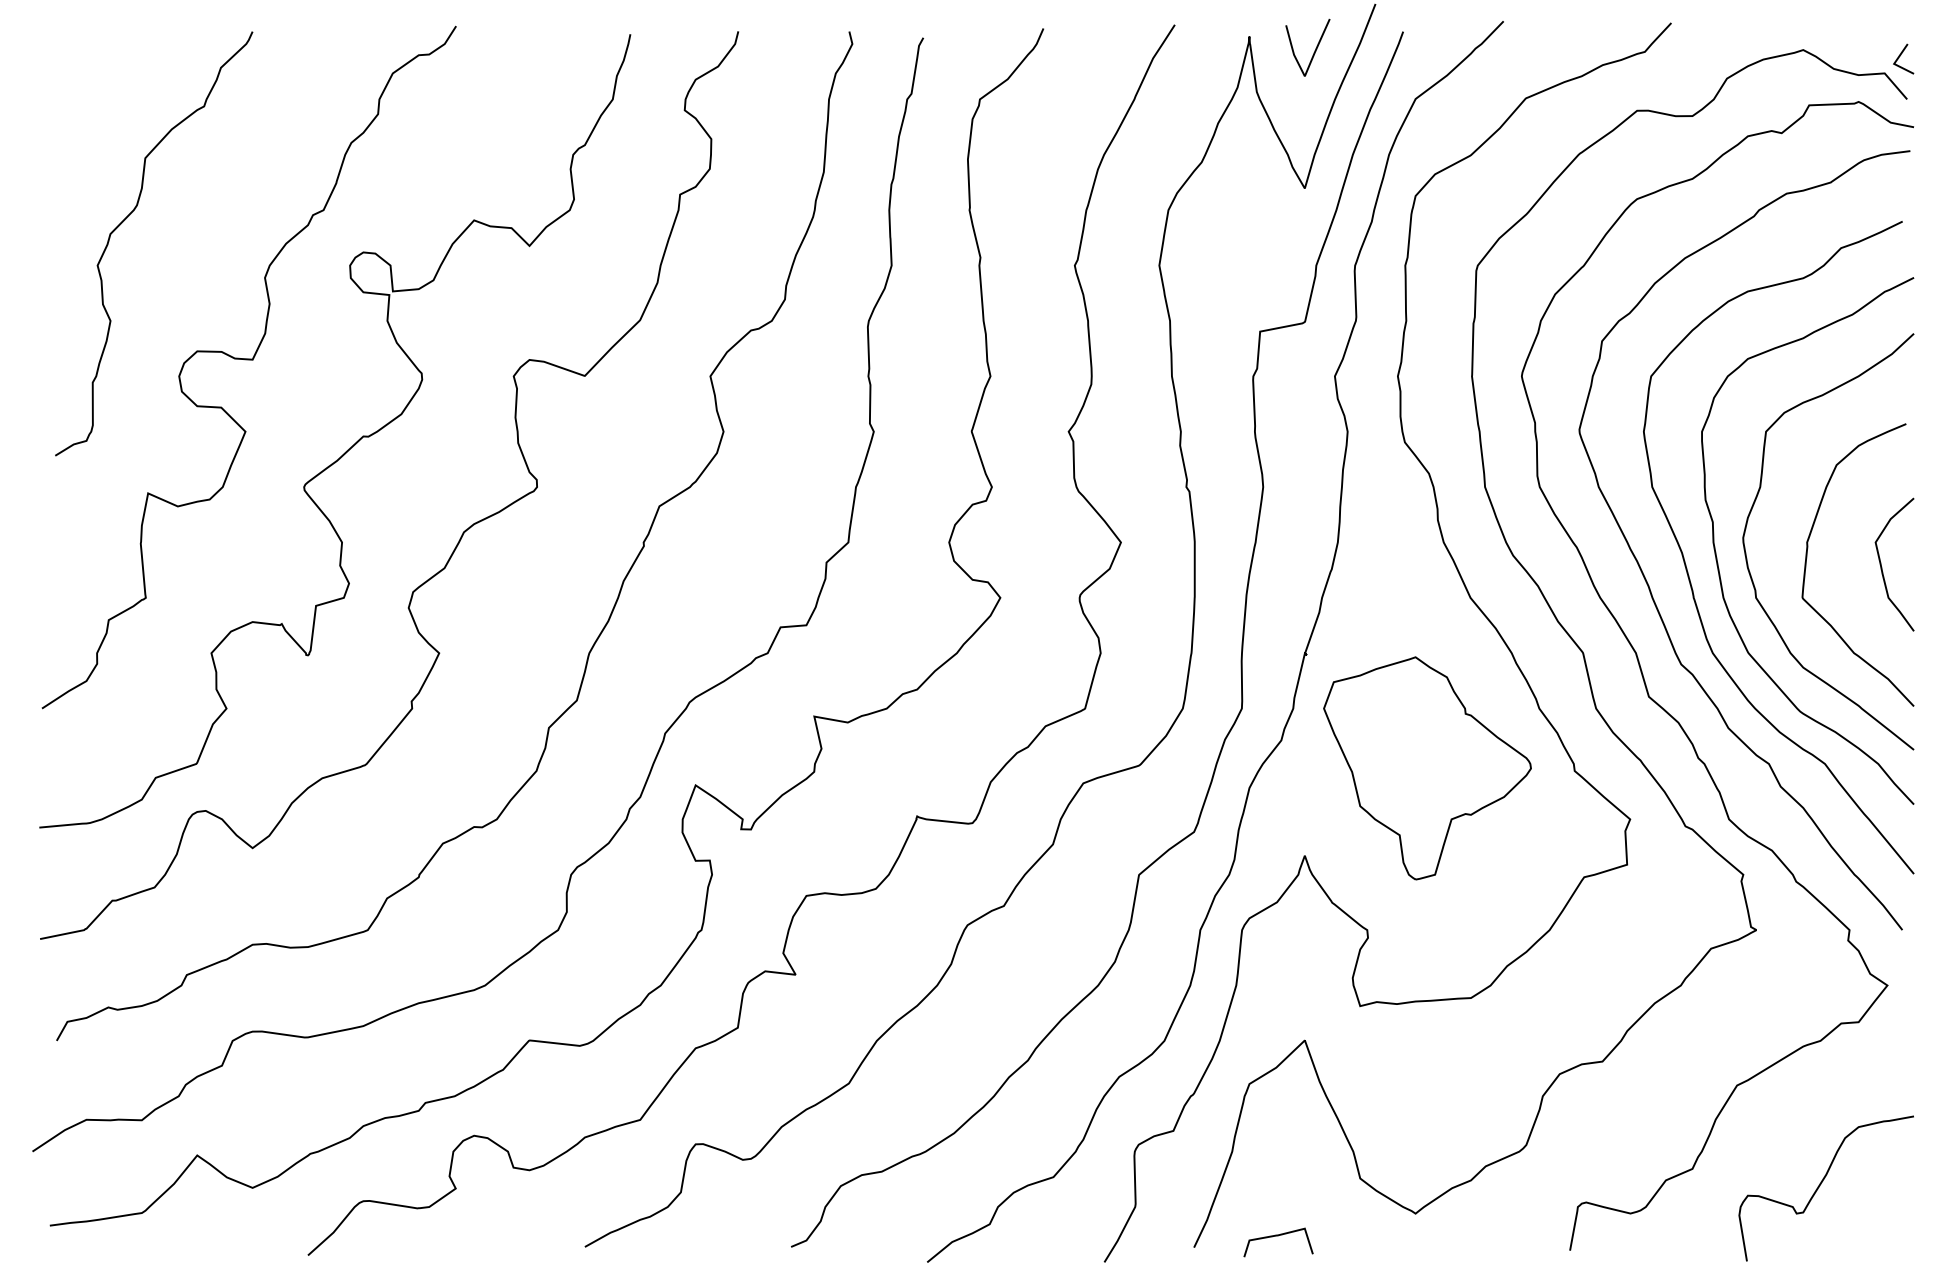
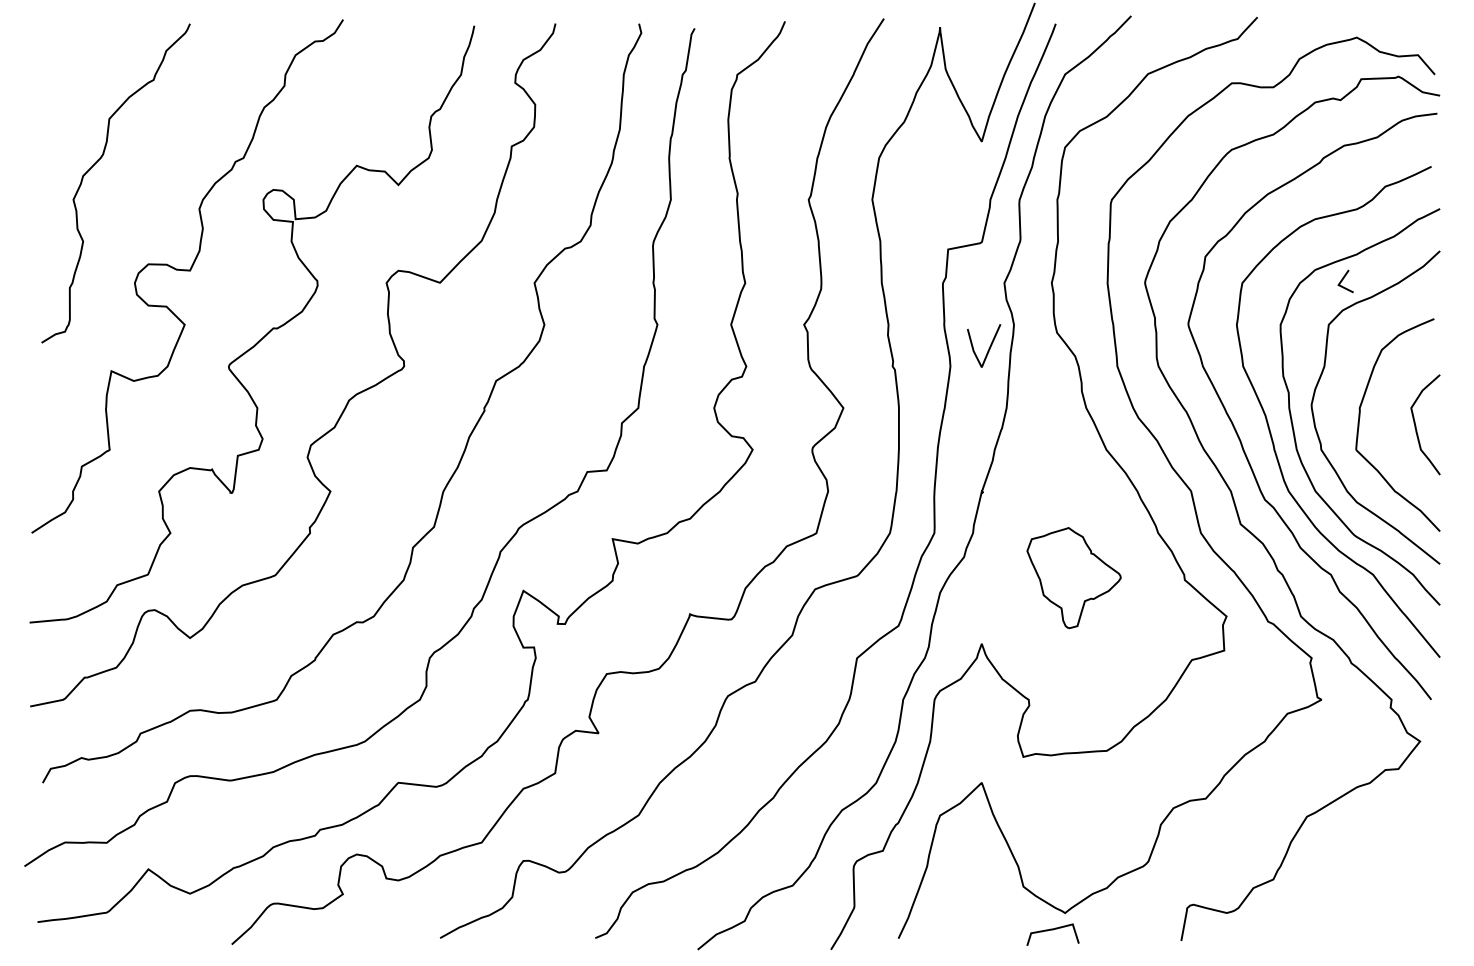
curve: (1314, 50) -> (989, 347), moved
line: (1901, 55) -> (1344, 278), moved
part: (1427, 768) -> (1074, 578), size x0.6
curve: (1821, 1184) -> (1370, 891), removed
curve: (1278, 1236) -> (1053, 930), moved

